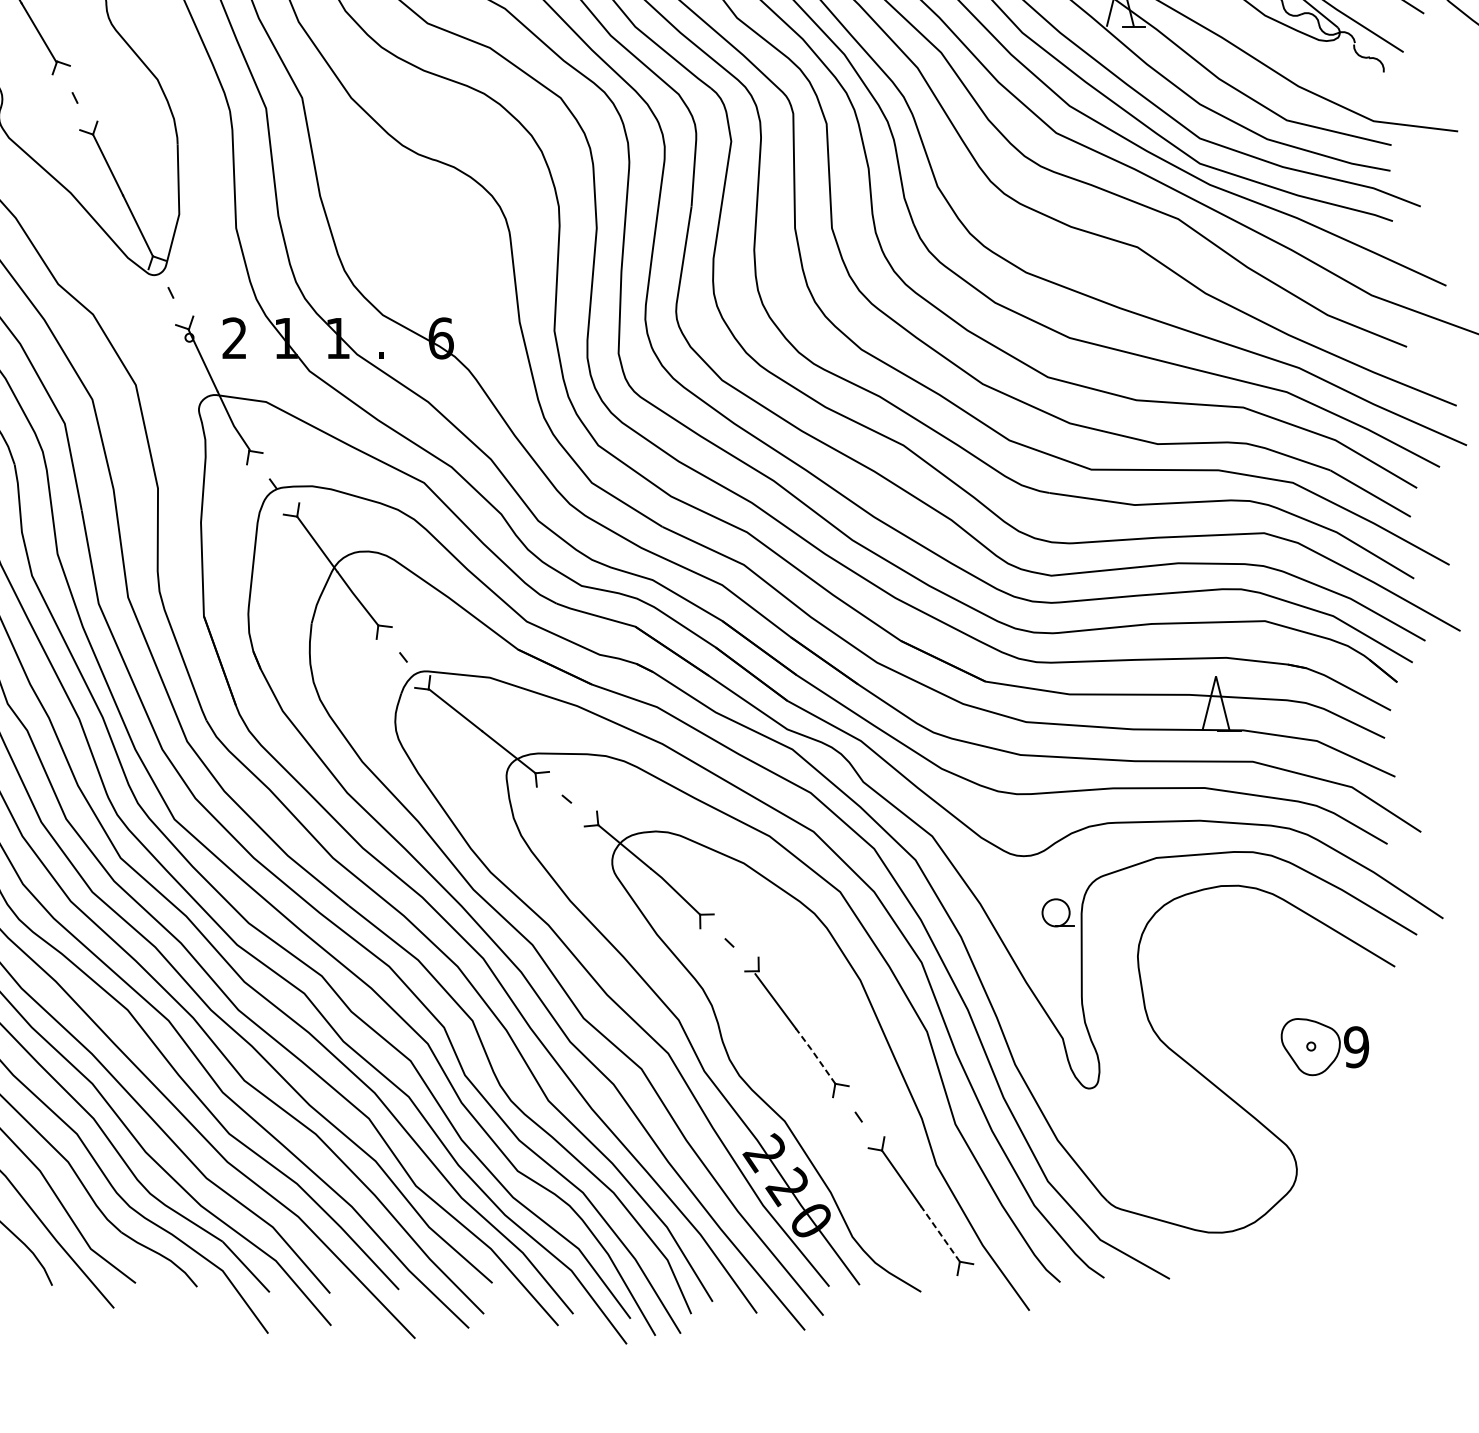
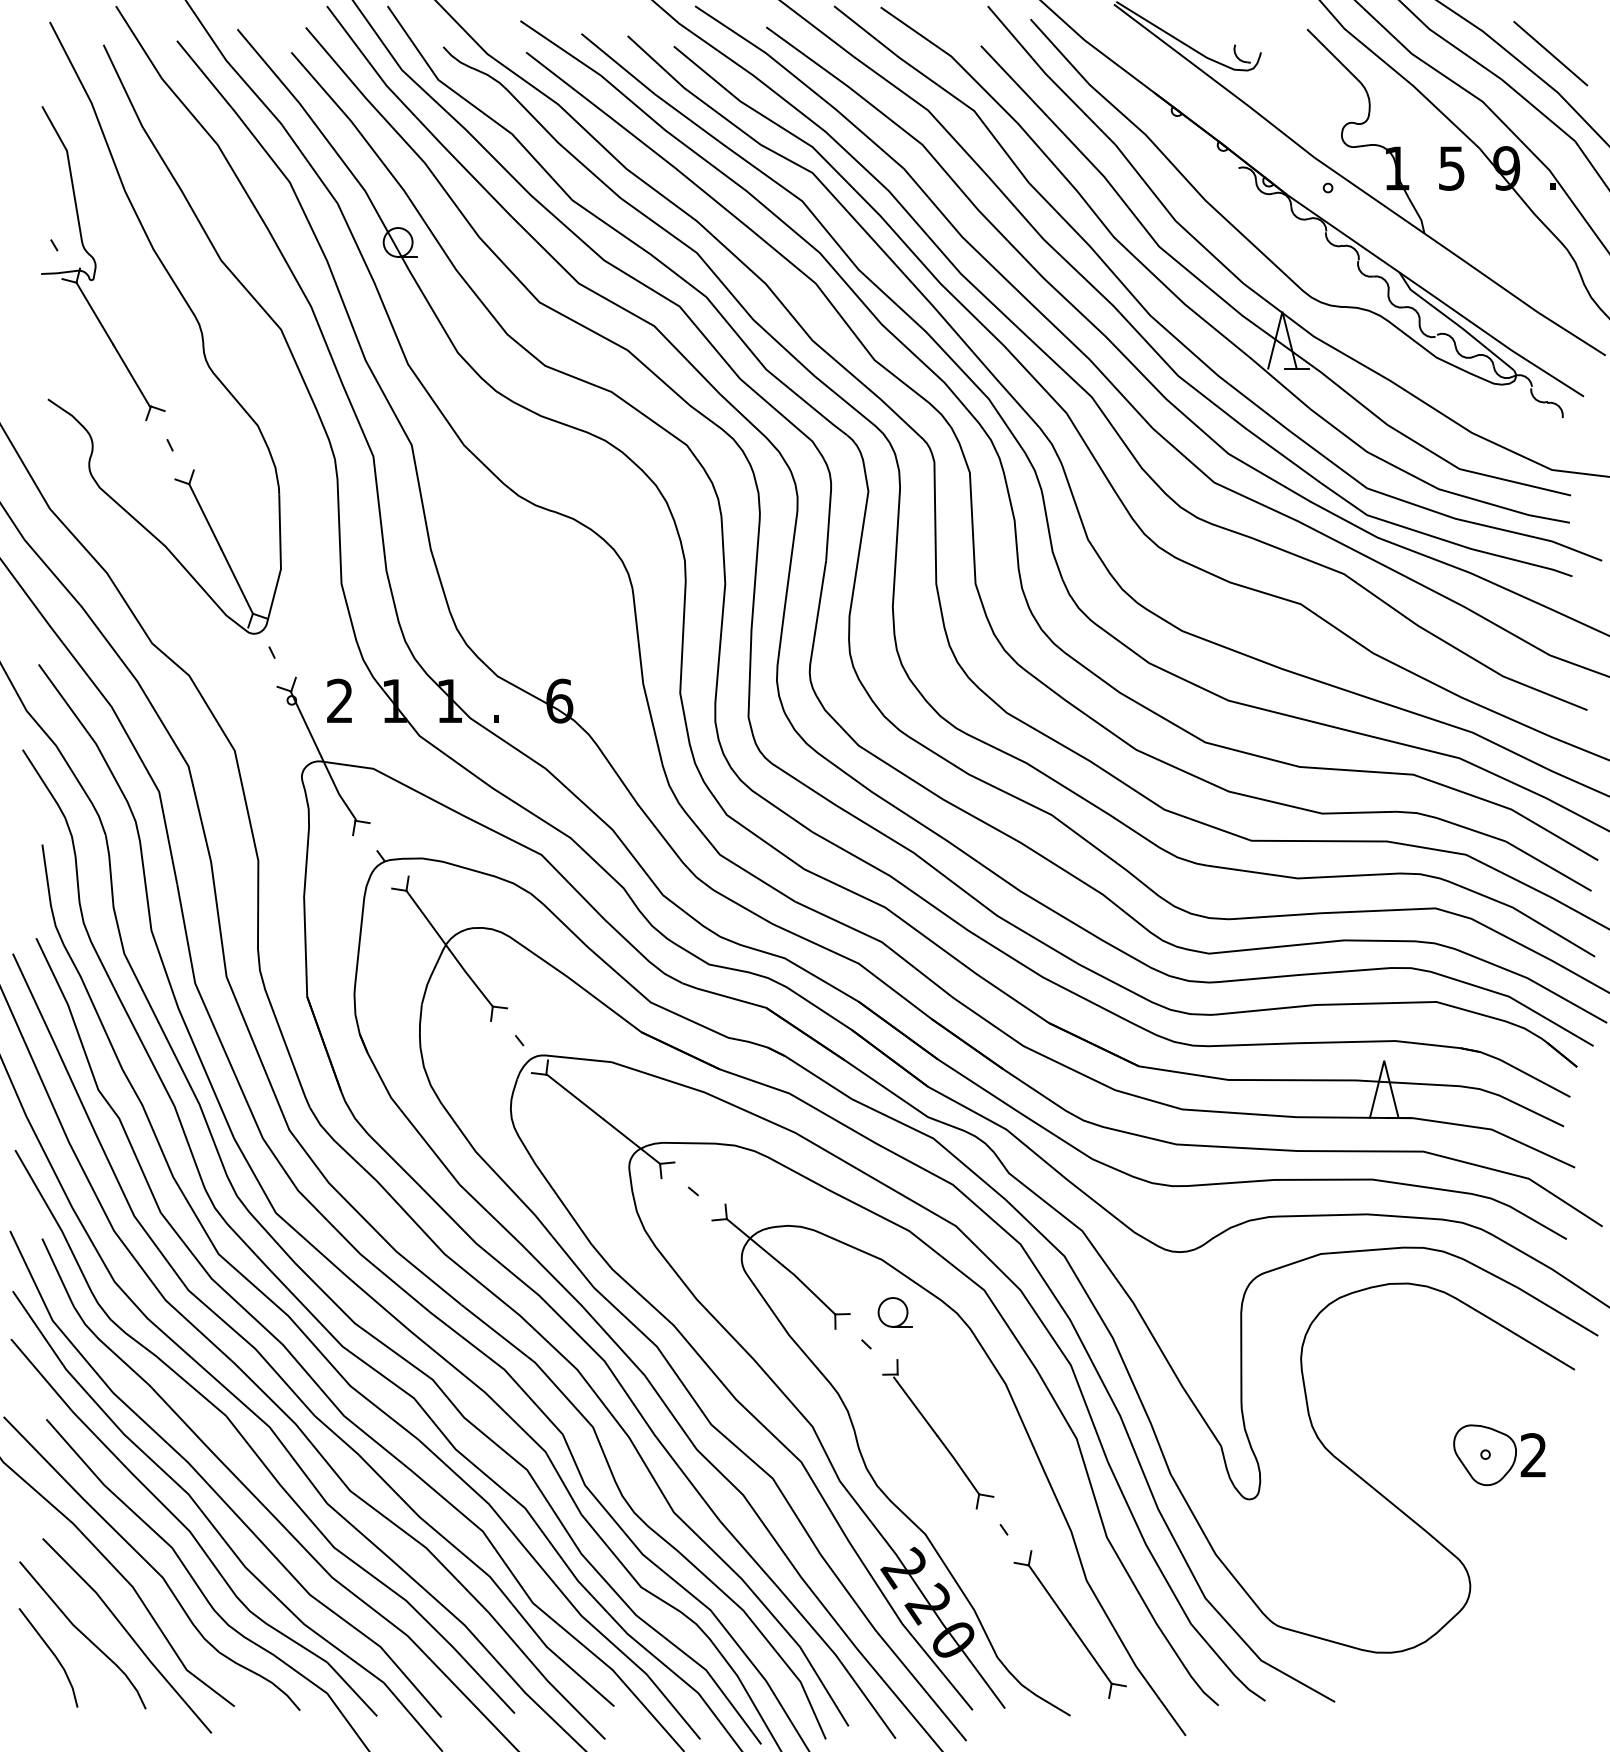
part: (1057, 912) -> (894, 1312), moved
text: (1356, 1047) -> (1533, 1455), 9 -> 2
line: (815, 1055) -> (958, 1464), dashed -> solid
line: (939, 1233) -> (1090, 1653), dashed -> solid

